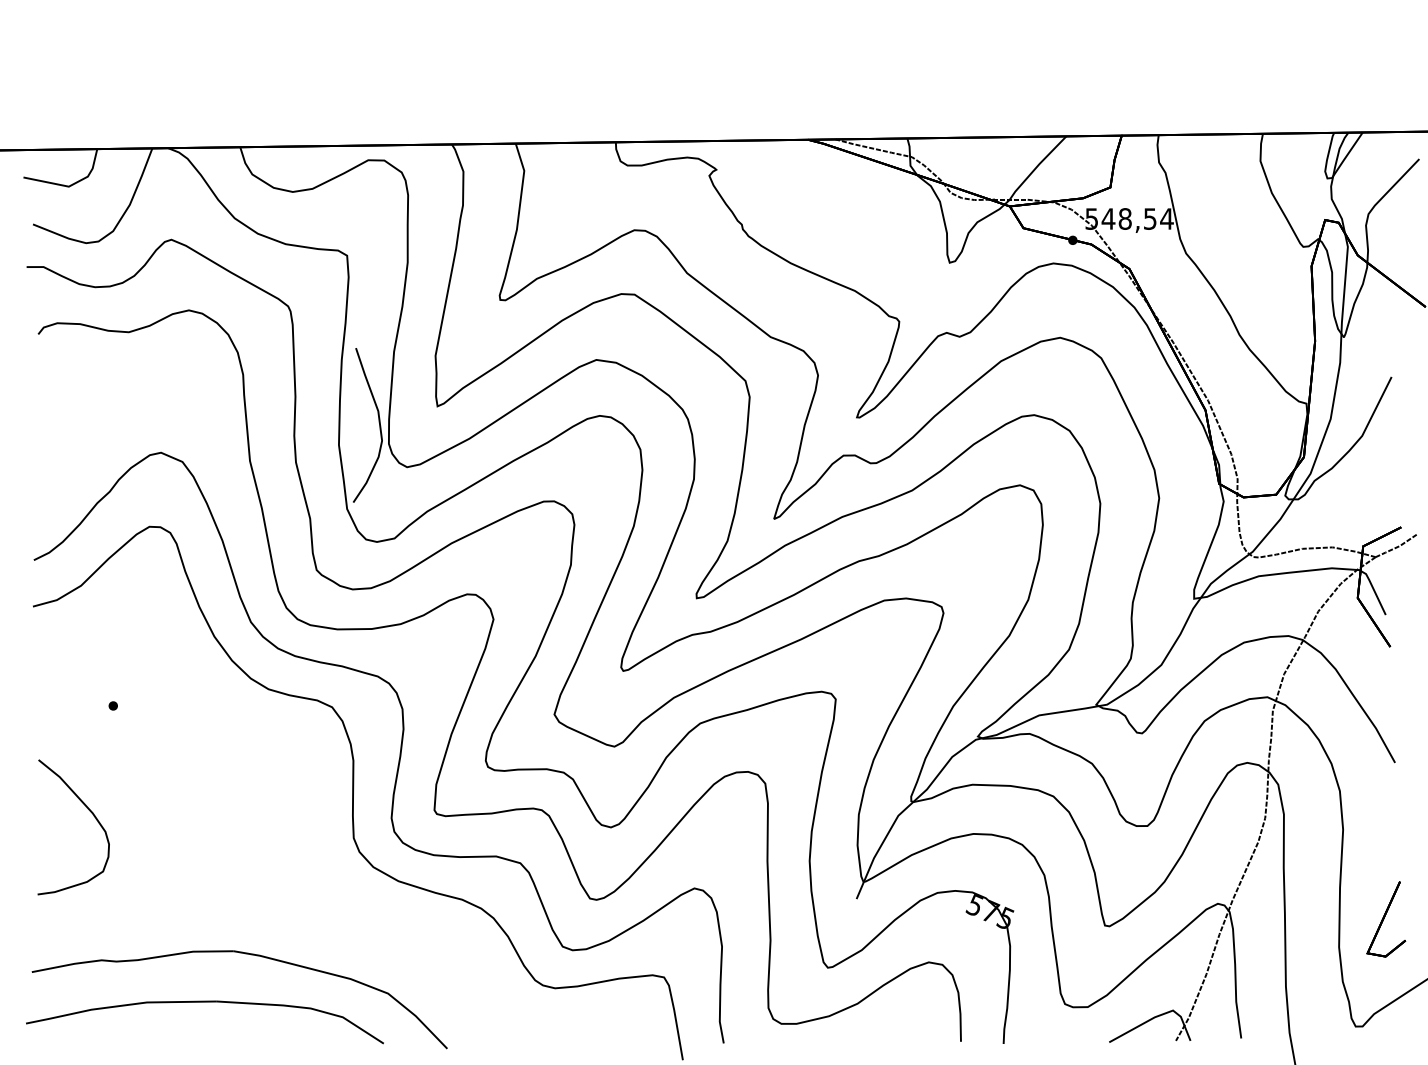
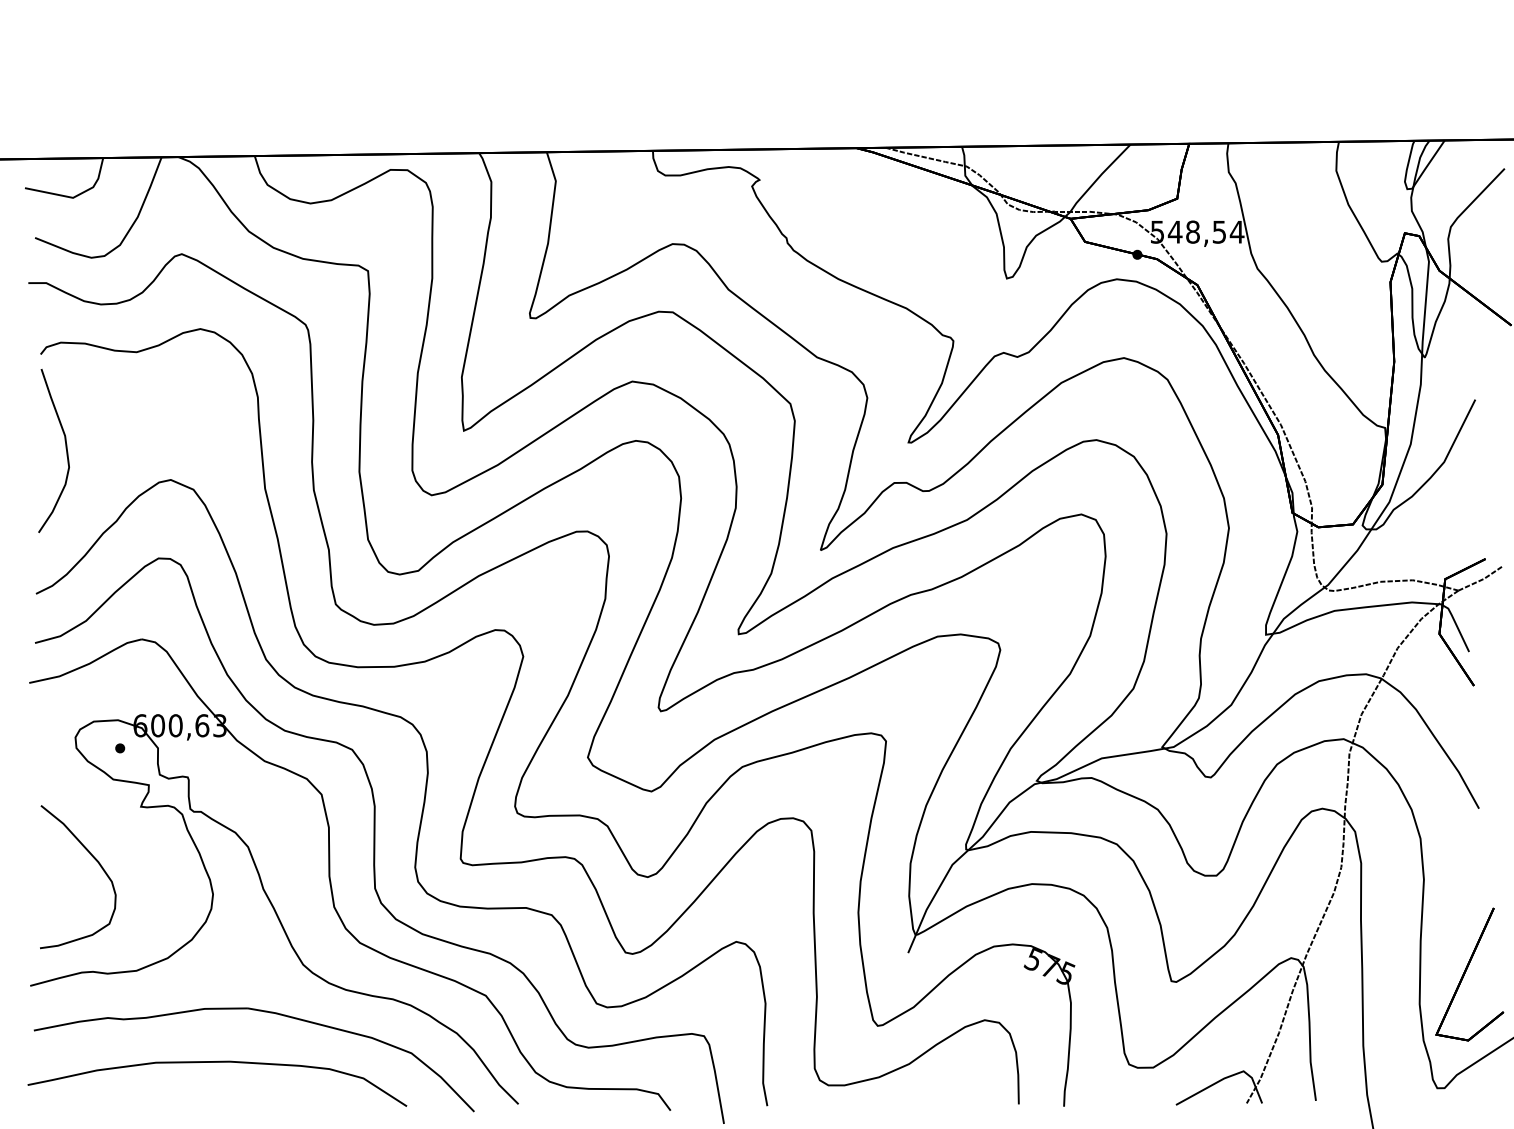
curve: (378, 423) -> (65, 448), moved
part: (311, 824) -> (330, 874), added
part: (1386, 919) -> (1469, 974), size x1.67

